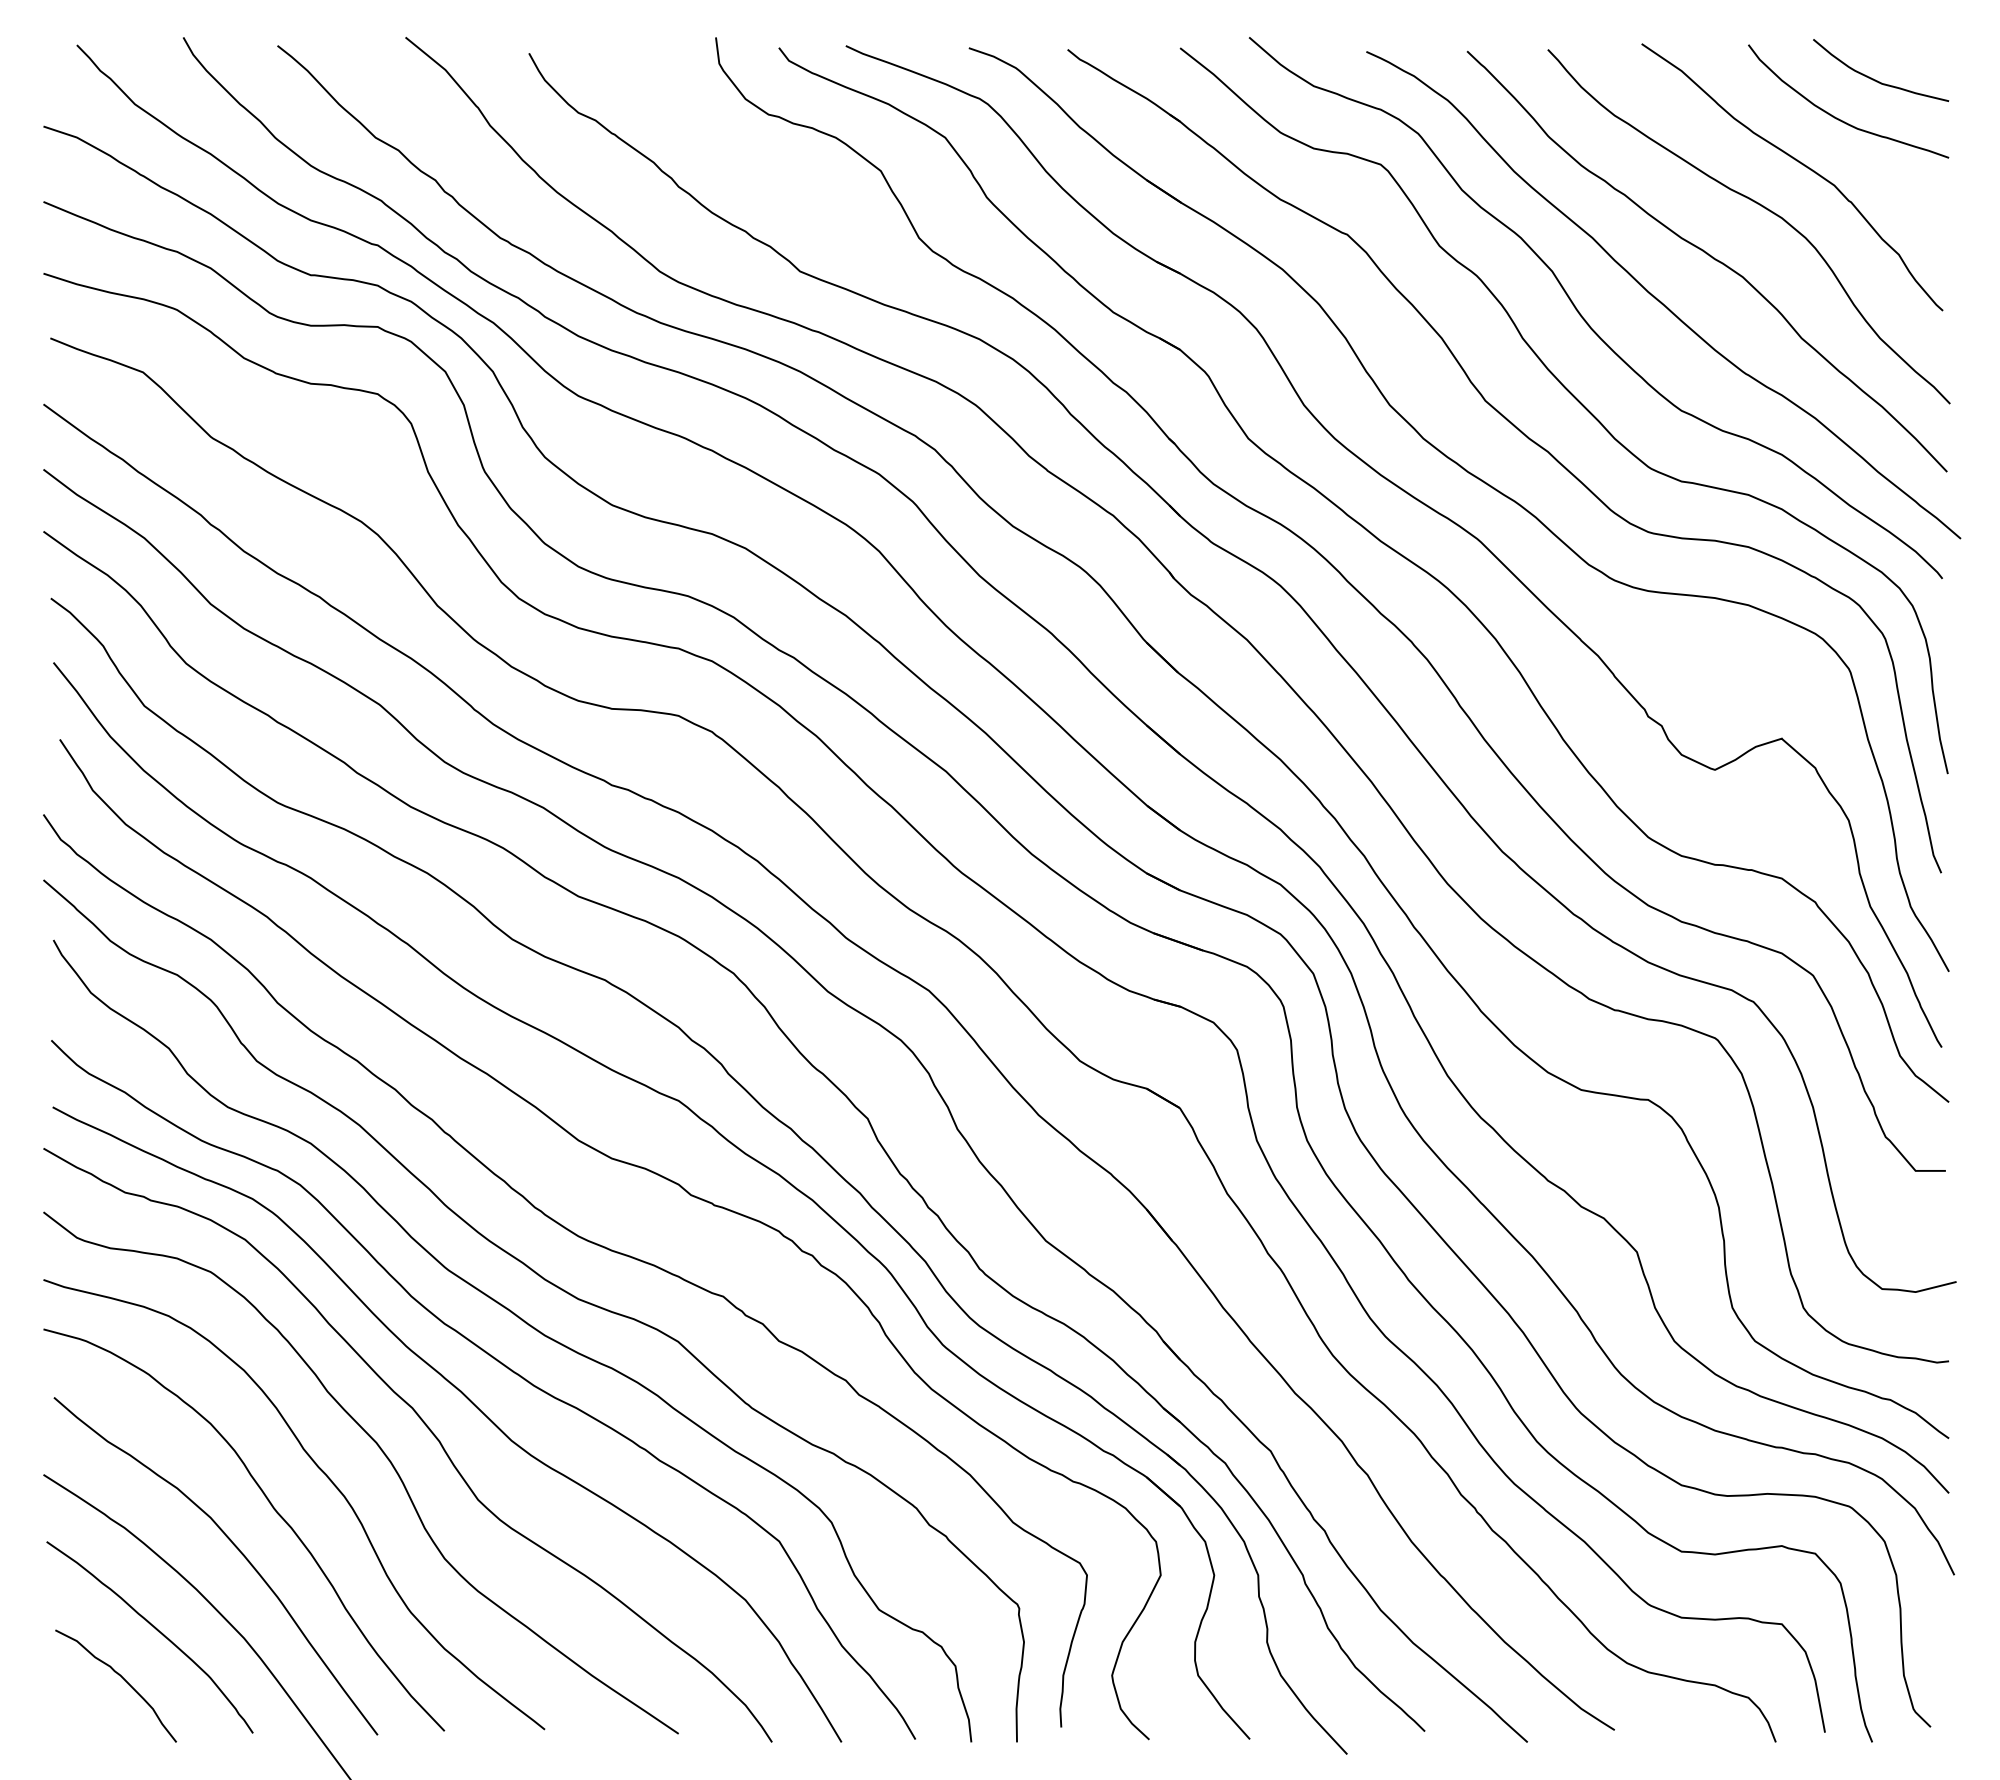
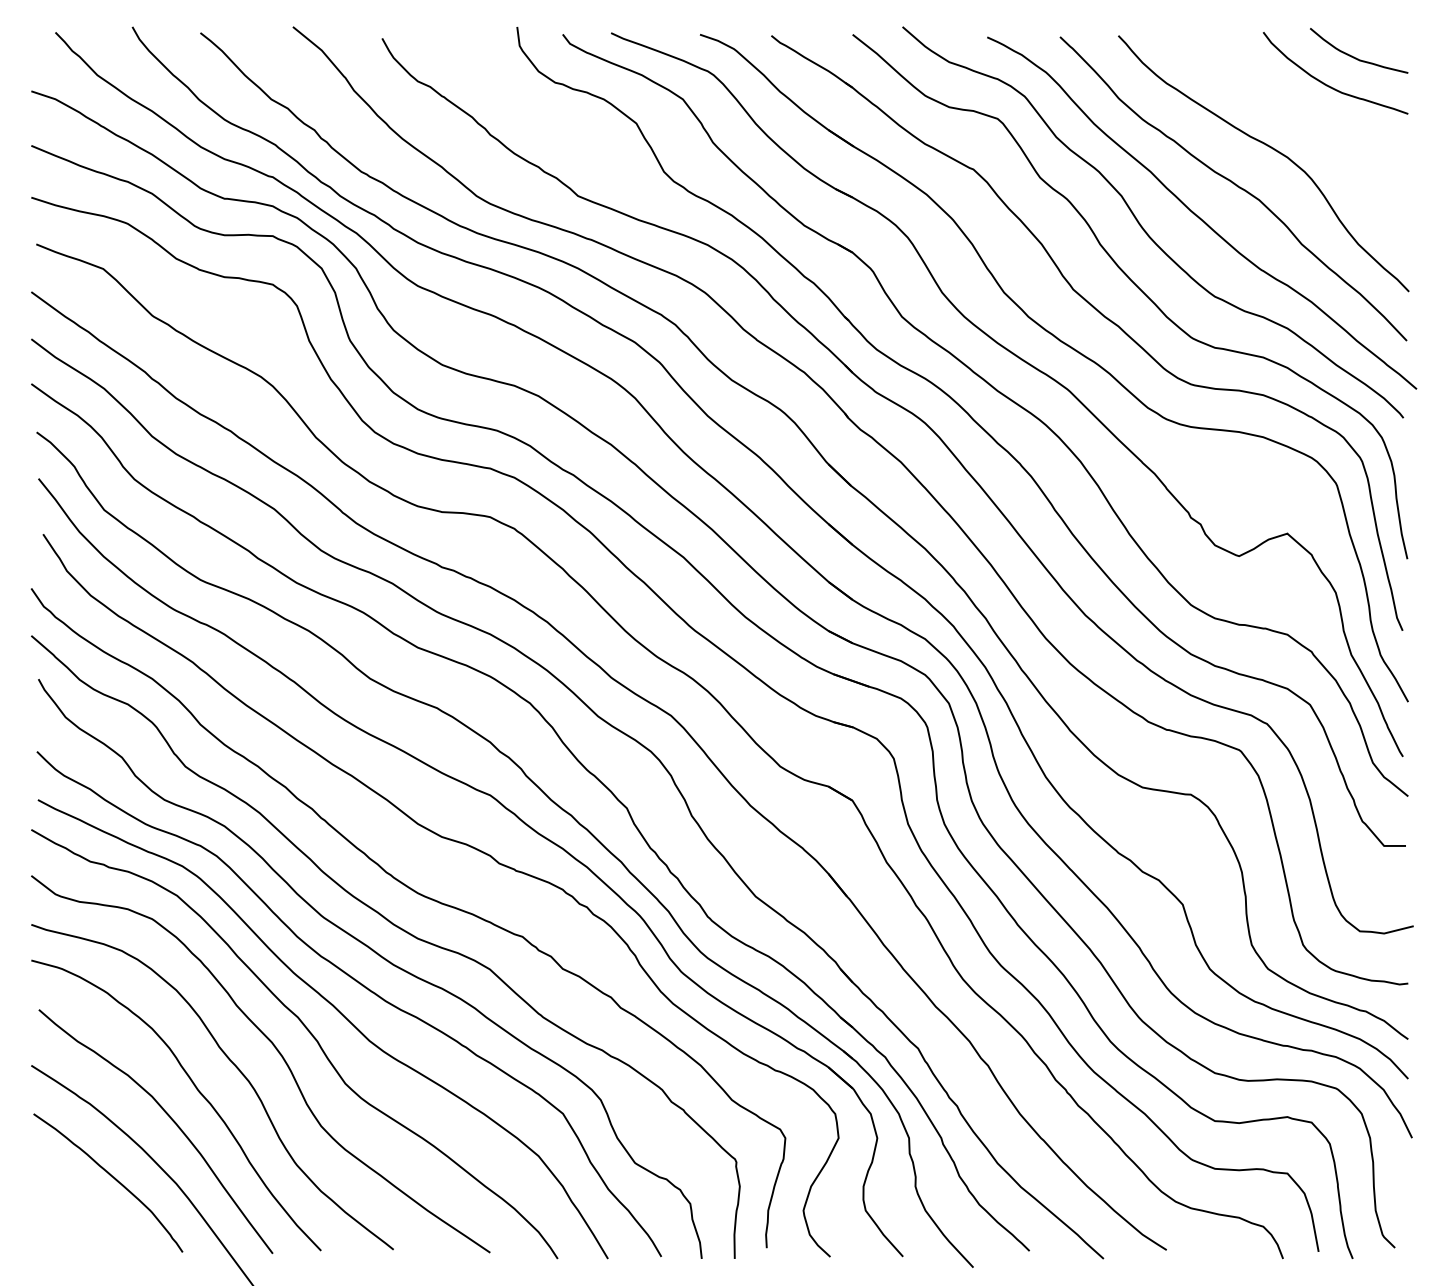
curve: (1802, 165) -> (1302, 119), removed
curve: (122, 1678) -> (88, 1212), removed

